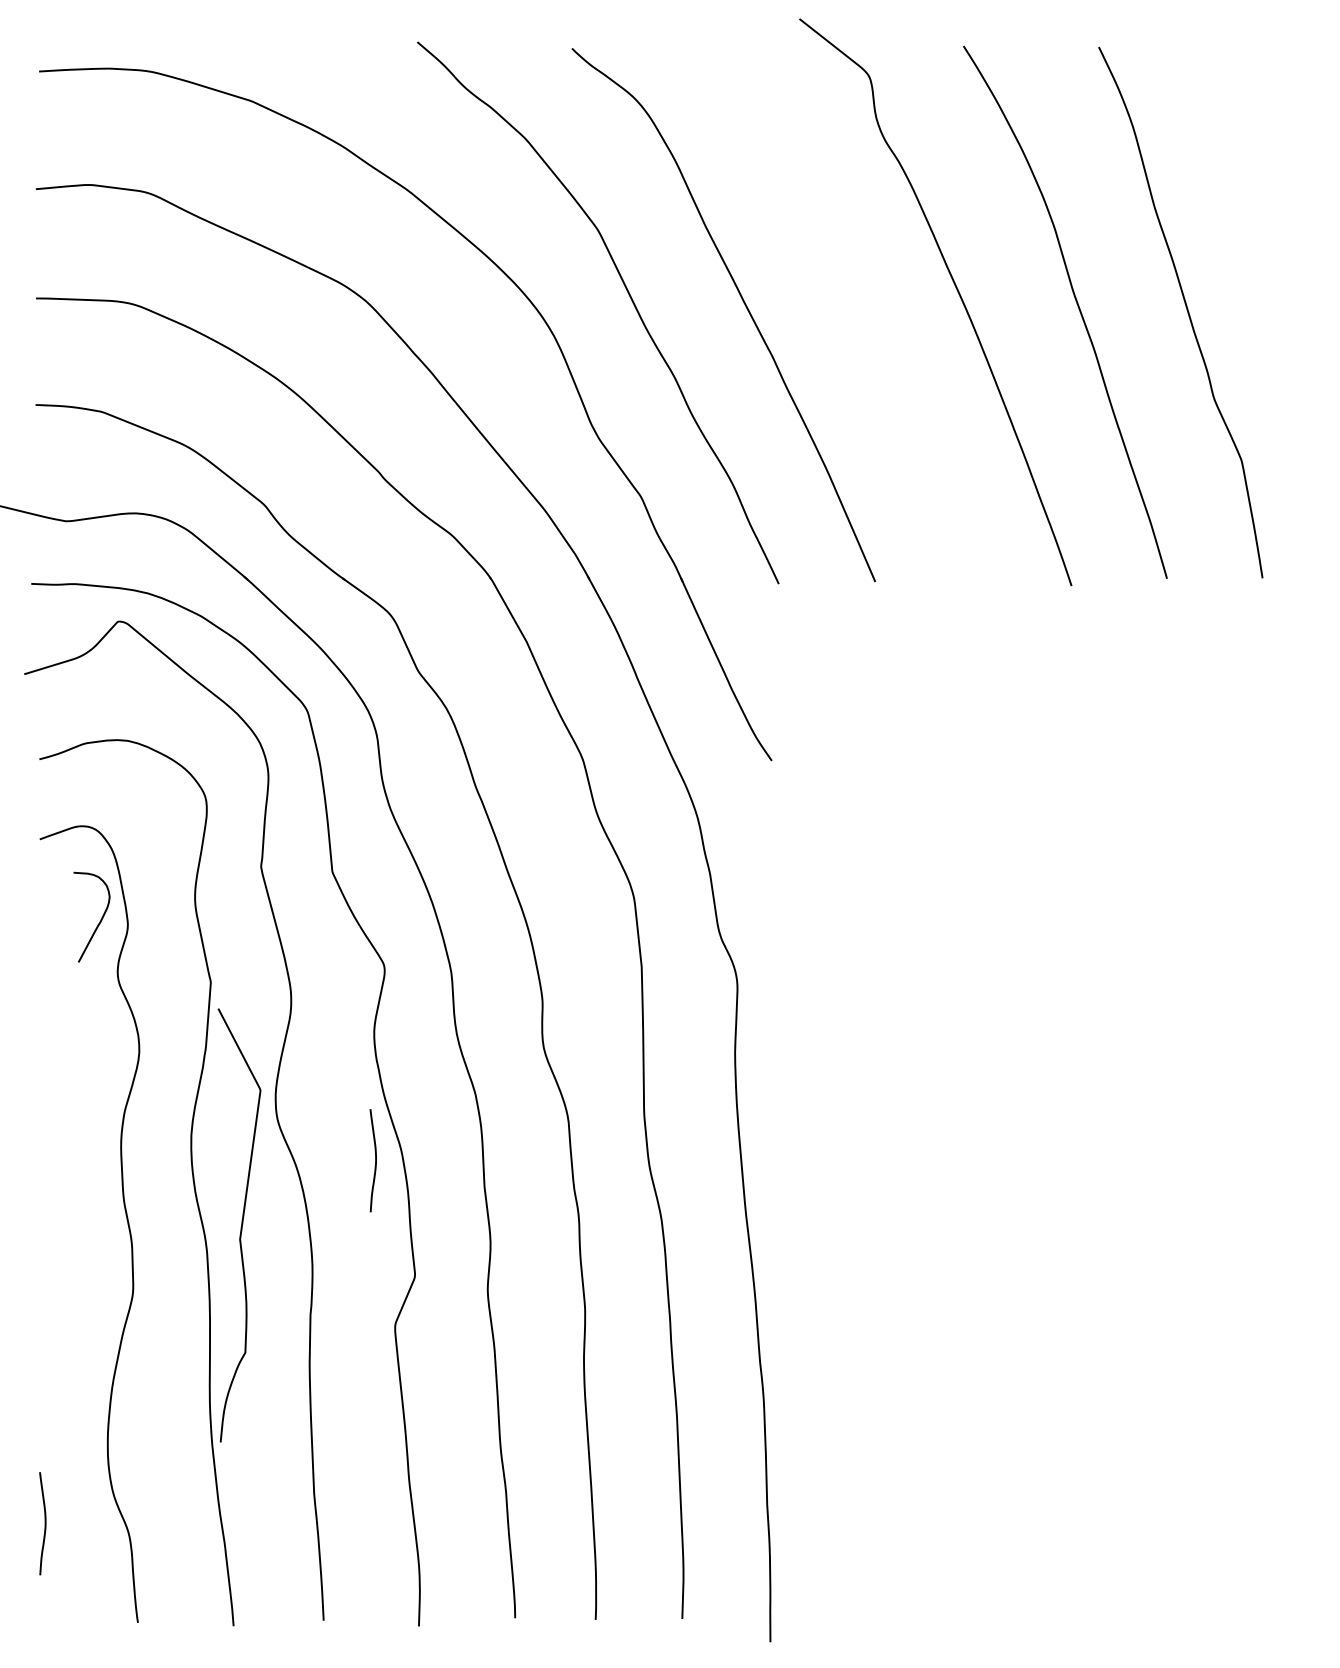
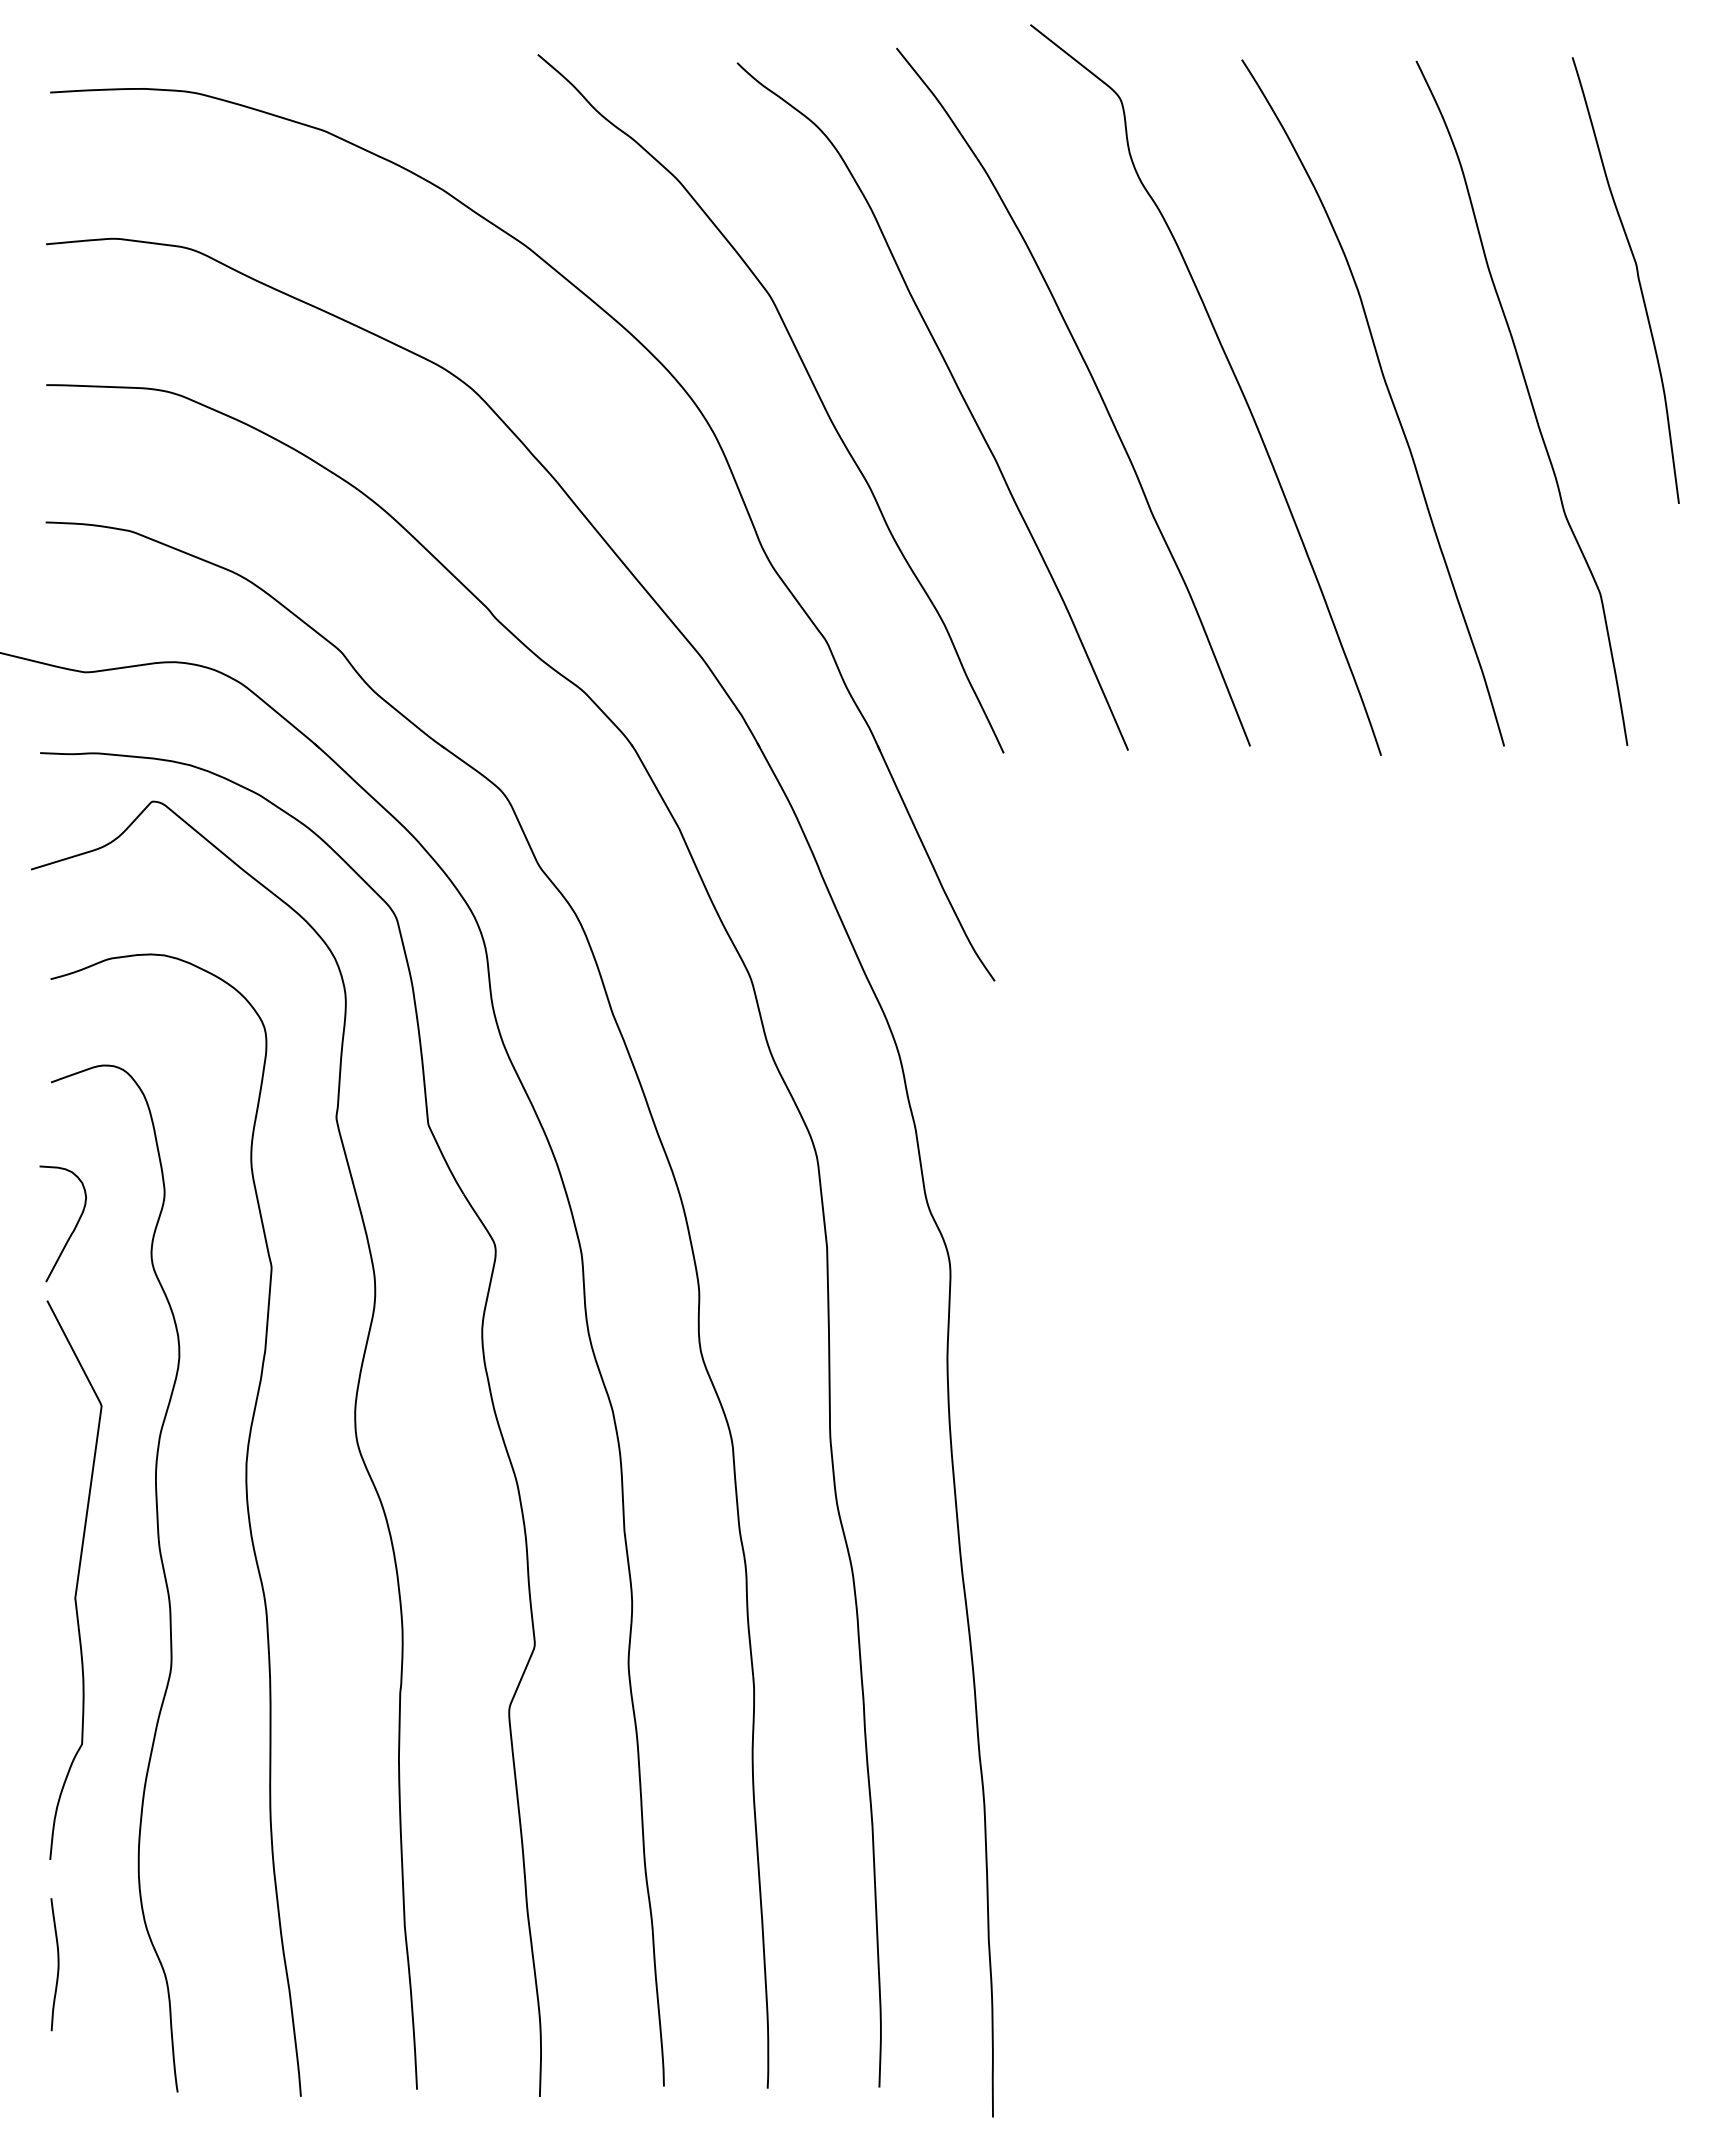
curve: (1270, 215) -> (1637, 278), added
curve: (850, 301) -> (1096, 389), added
curve: (99, 921) -> (73, 1229), moved
curve: (375, 1160) -> (483, 1496), removed
curve: (241, 1225) -> (76, 1580), moved

